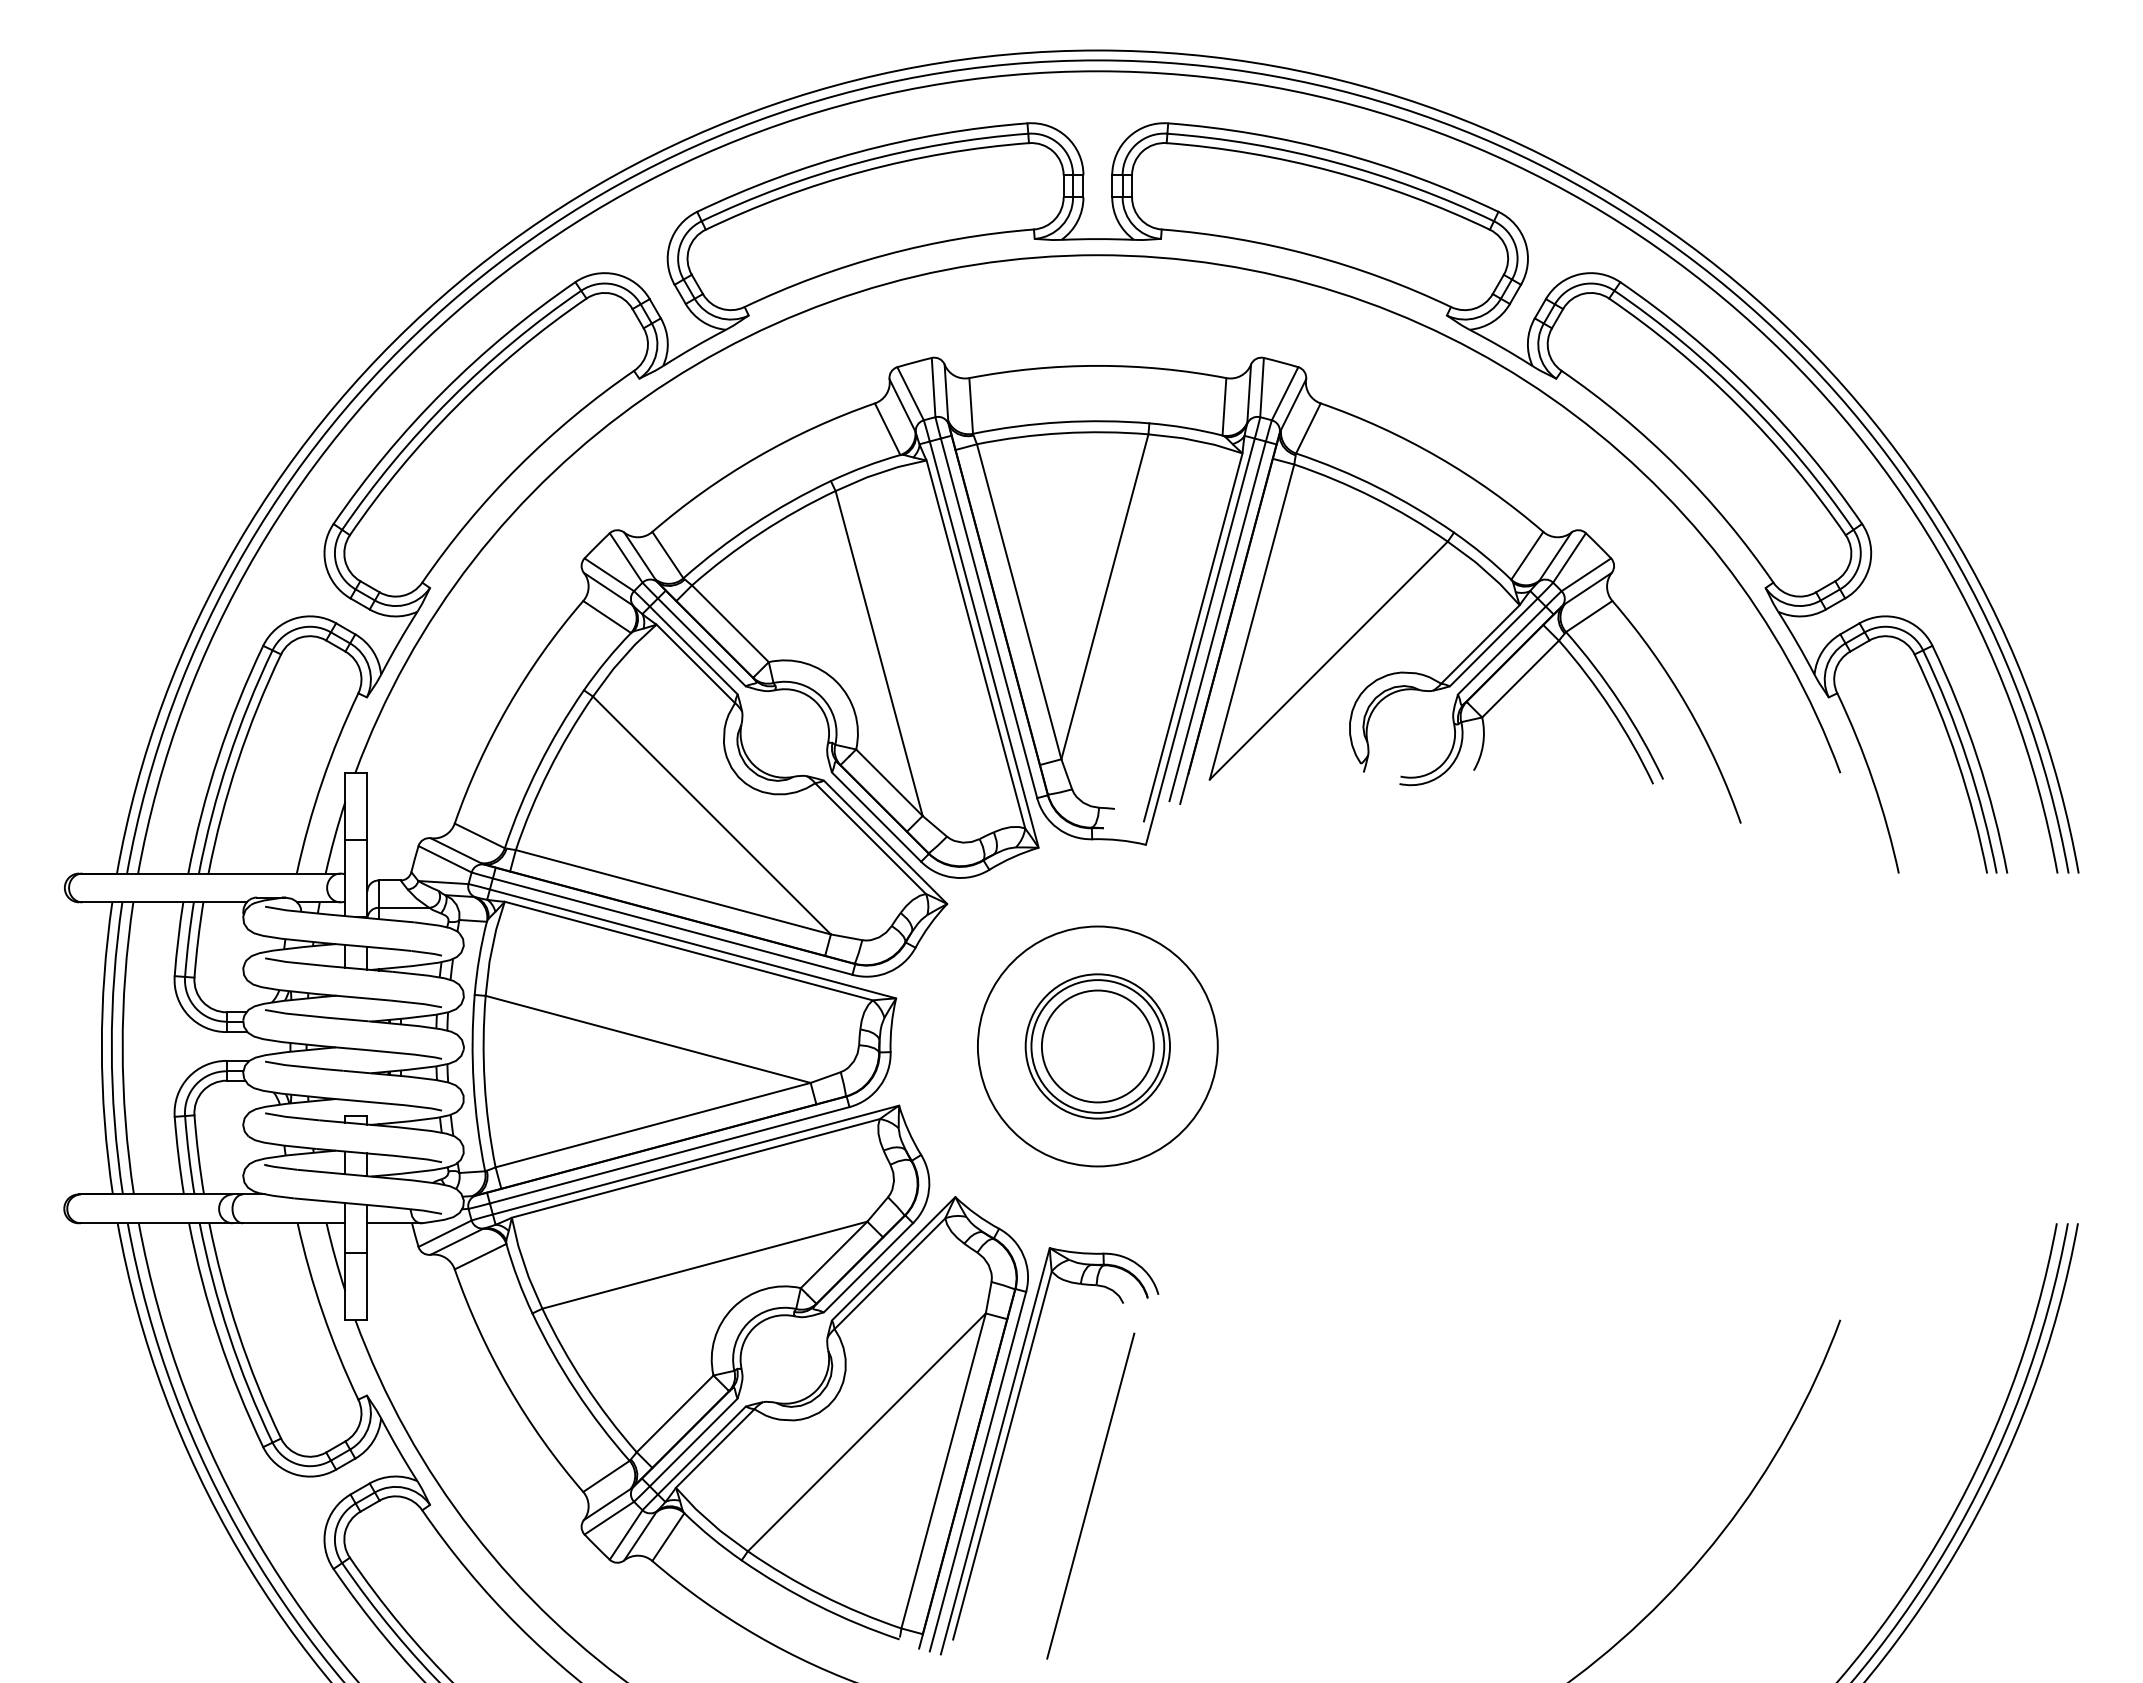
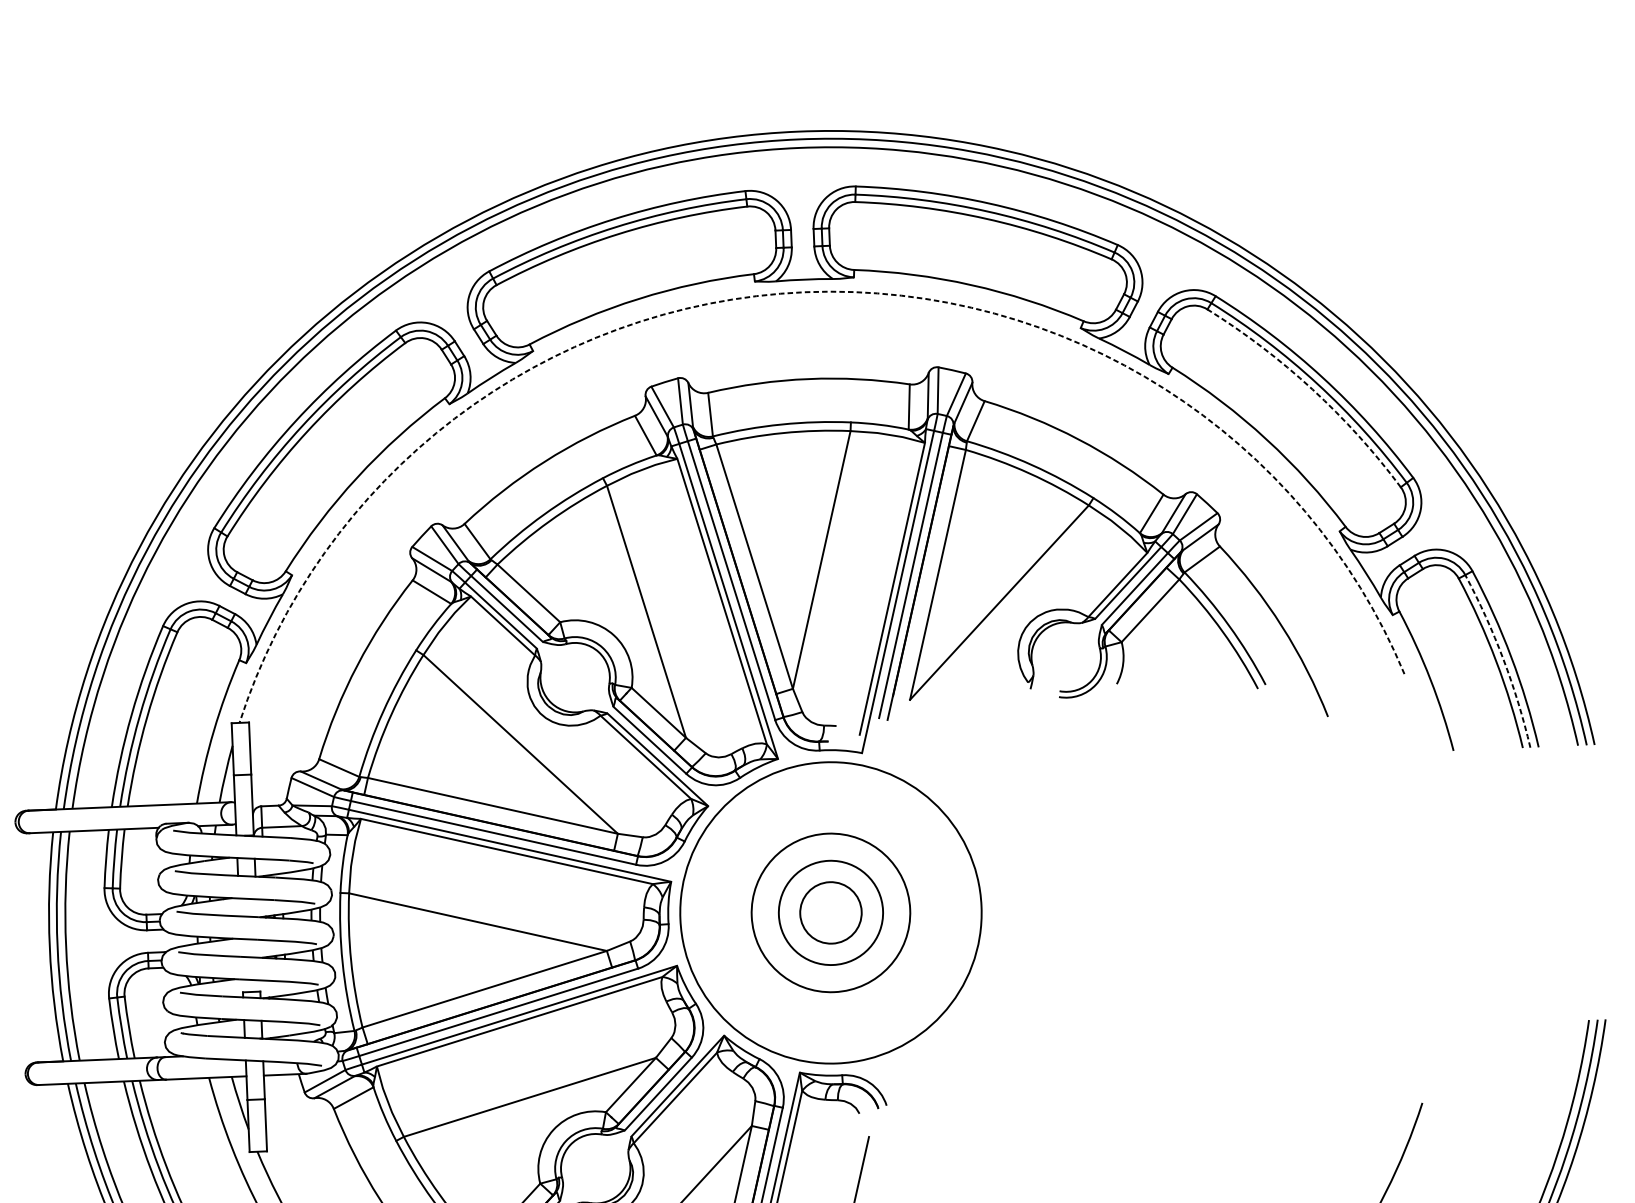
arc: (1097, 255) -> (804, 292), solid -> dashed
arc: (1738, 405) -> (1312, 389), solid -> dashed
arc: (1967, 759) -> (1503, 659), solid -> dashed
circle: (1097, 1046) -> (830, 912), size x0.7
circle: (1097, 1046) -> (830, 912), size x1.4
circle: (1097, 1046) -> (830, 912), size x1.6

